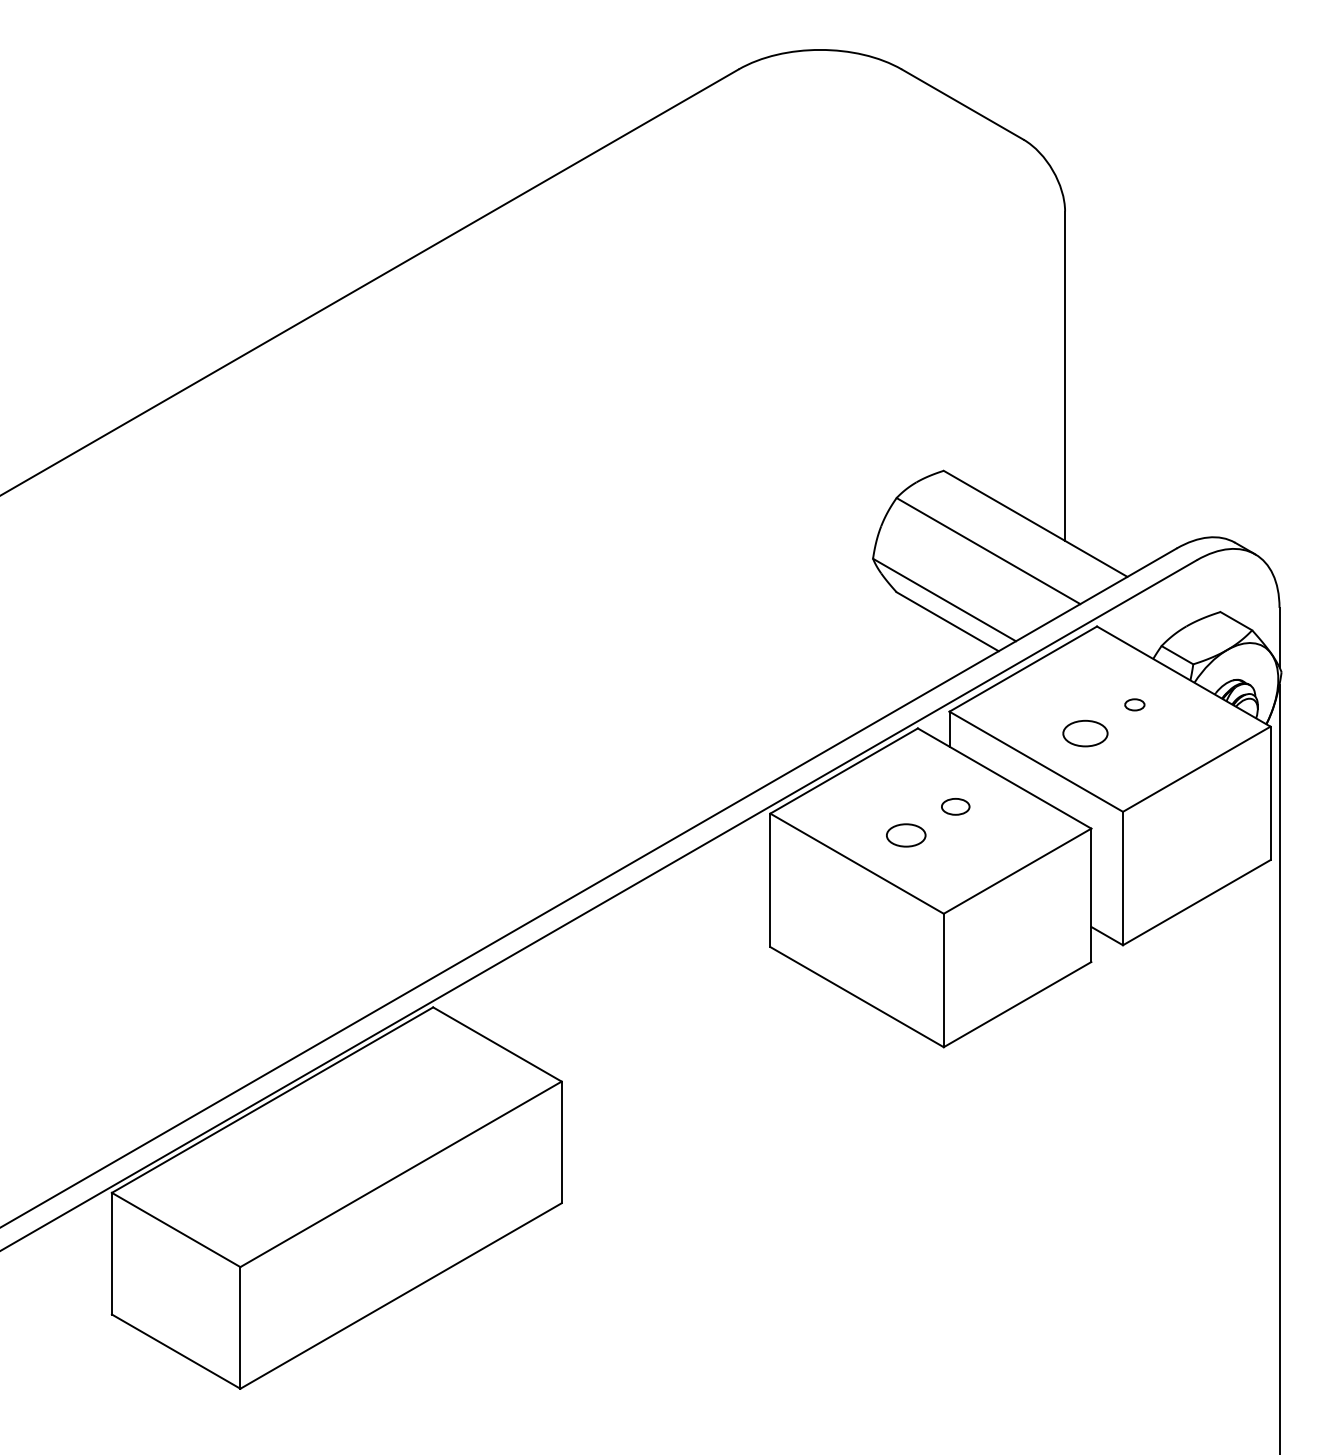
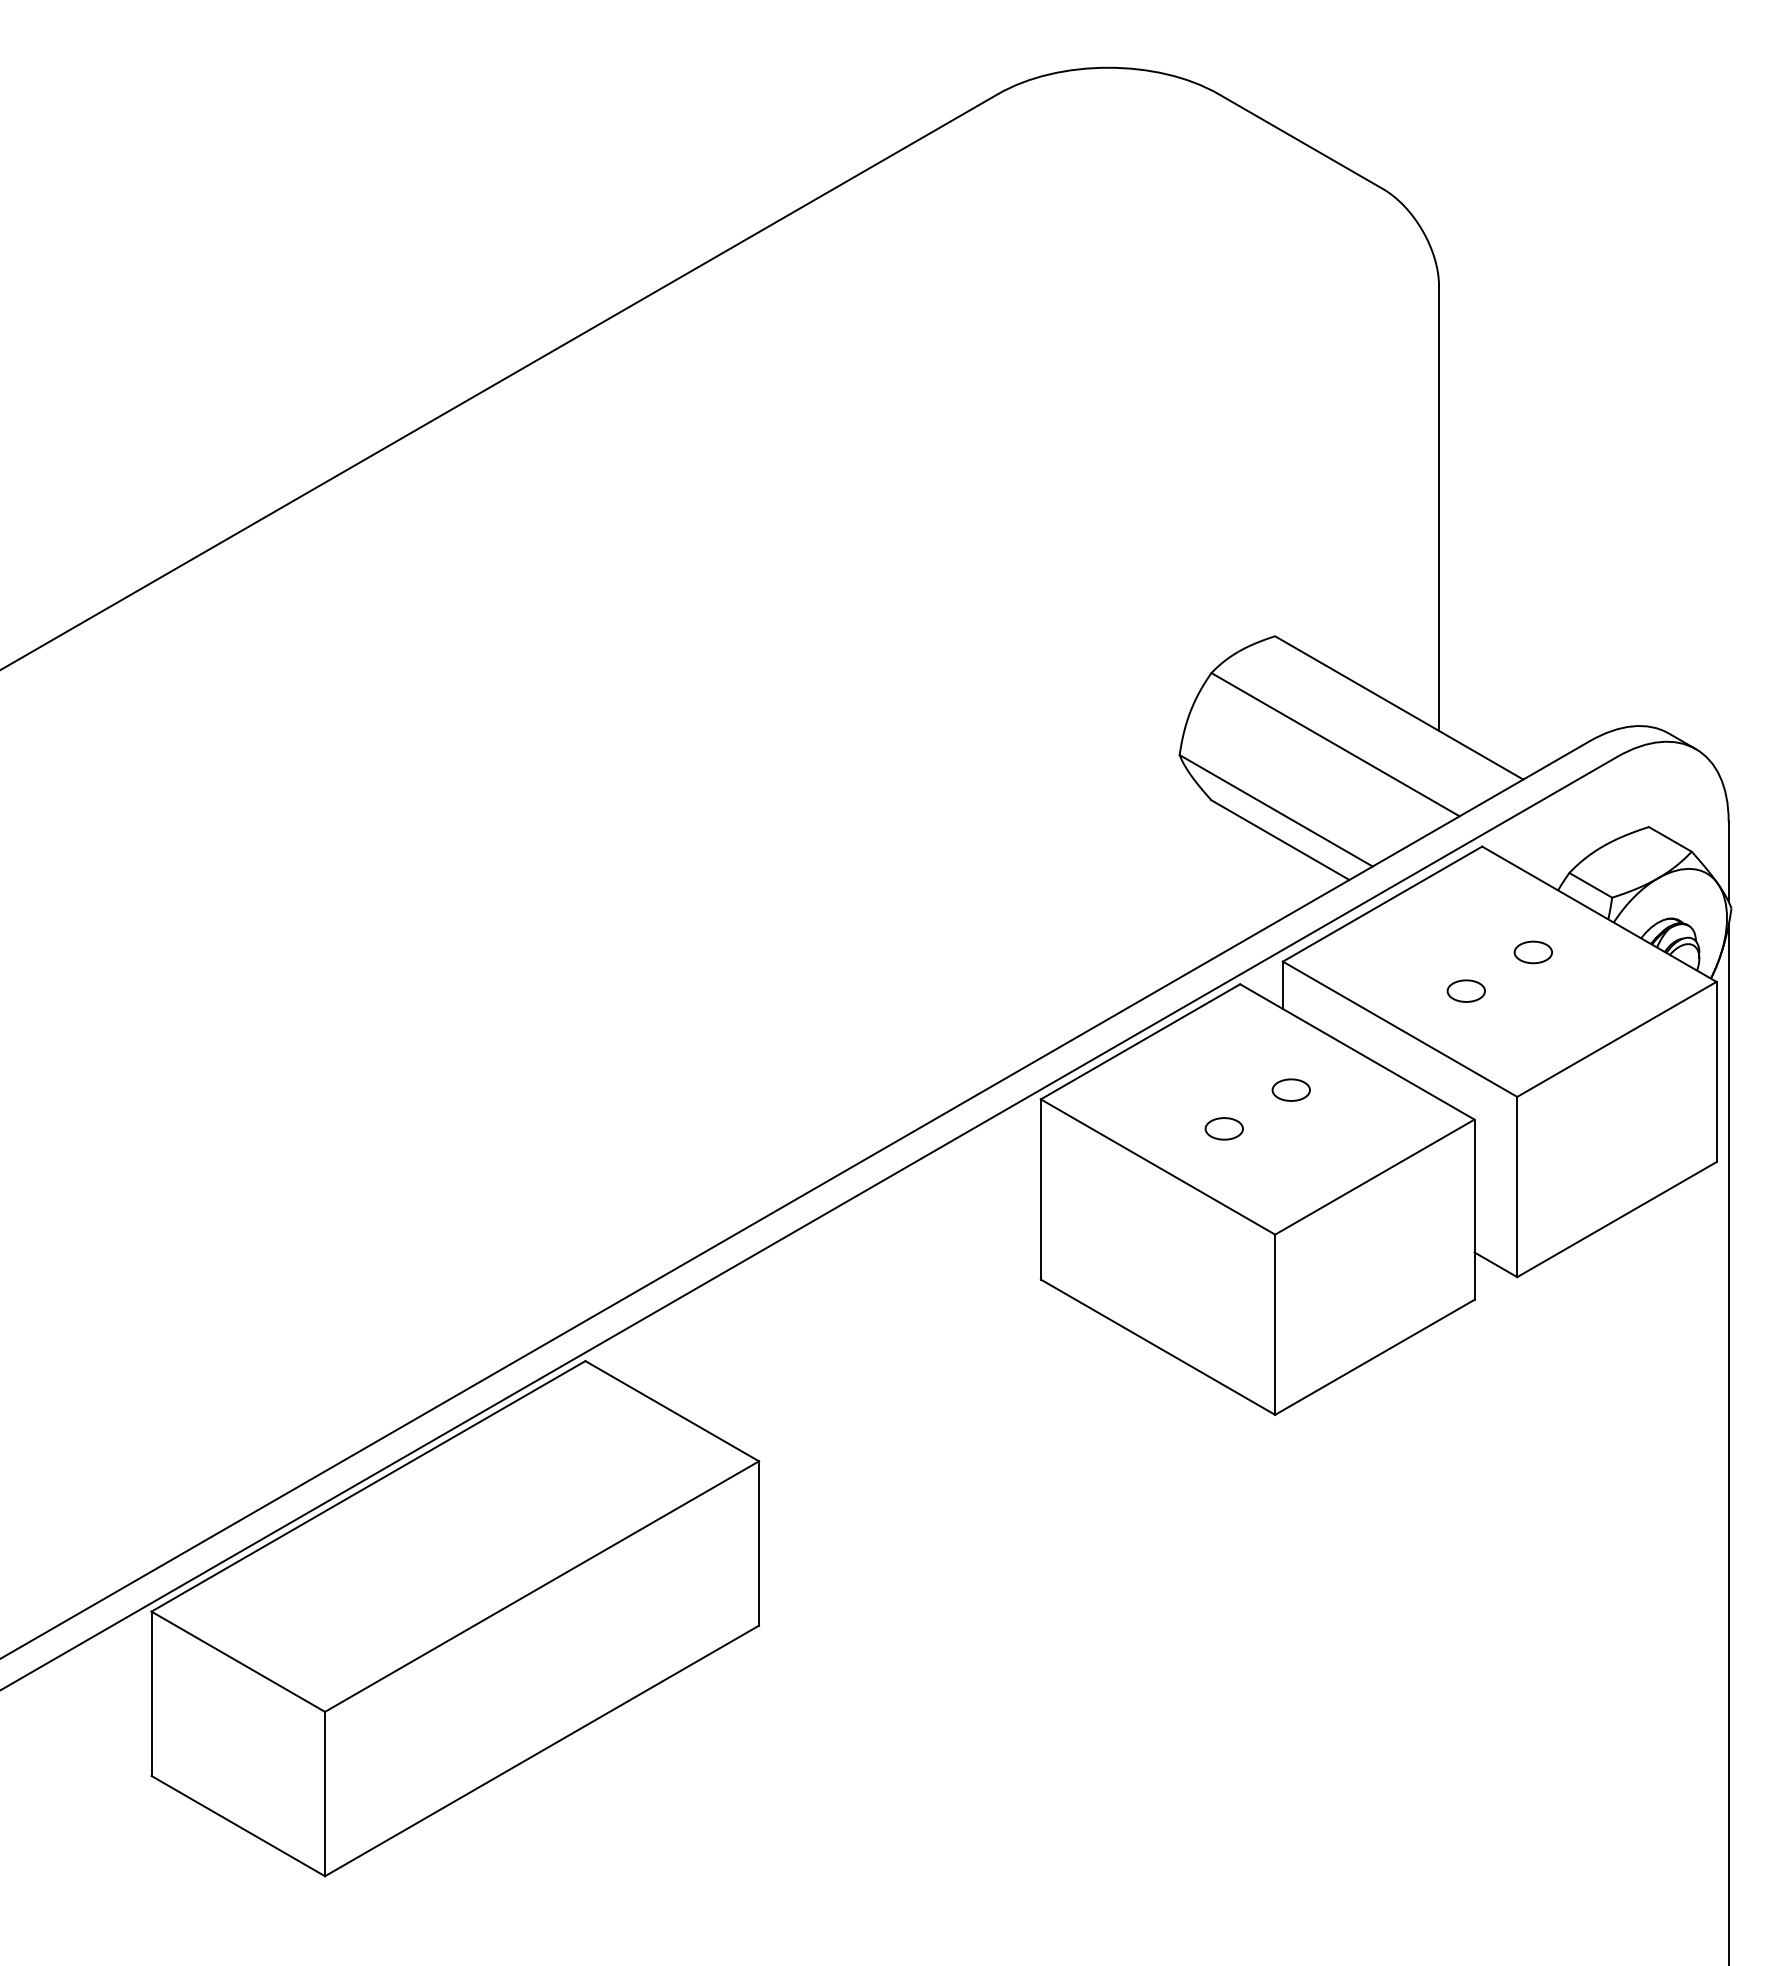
part: (1134, 704) -> (1532, 952), size x1.43
part: (1084, 733) -> (1465, 990), size x0.62
part: (905, 835) -> (1223, 1128), size x0.71

